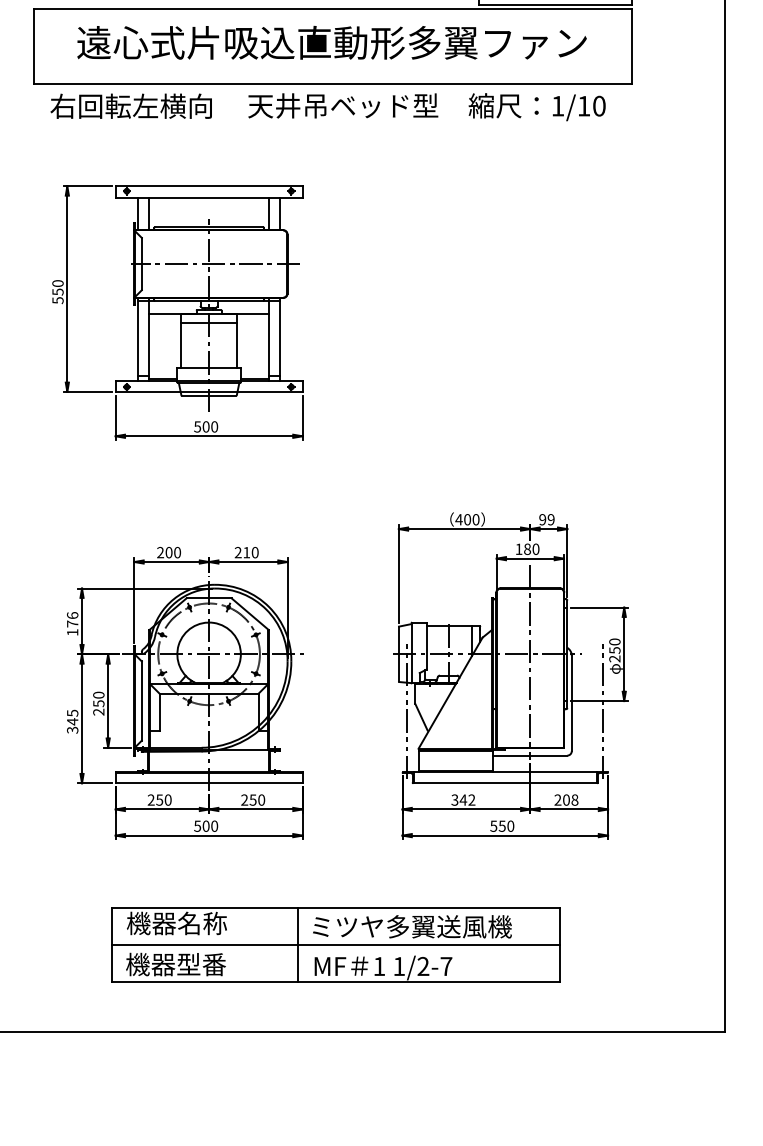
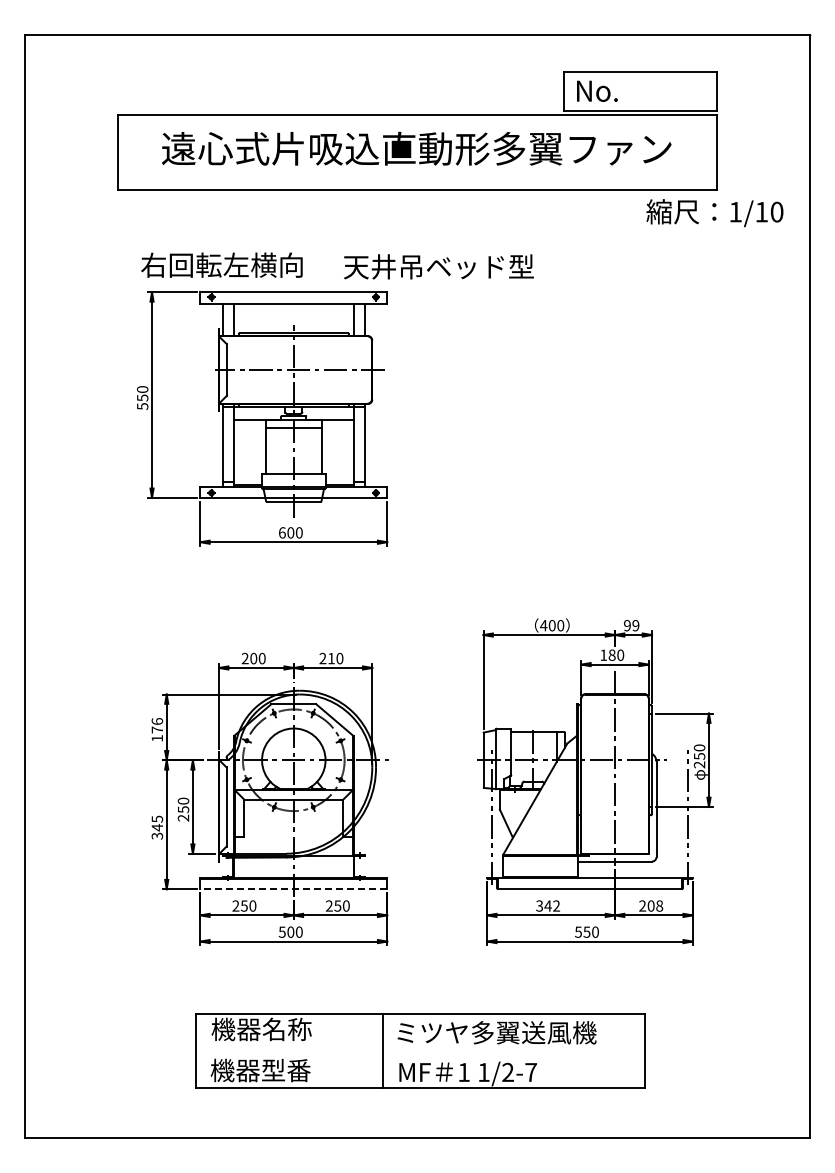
text: (130, 105) -> (221, 264), moved
text: (342, 105) -> (438, 266), moved
text: (536, 107) -> (714, 213), moved
text: (196, 426) -> (281, 532), 500 -> 600
line: (208, 783) -> (293, 889), solid -> dashed
line: (335, 944) -> (420, 1050), removed

